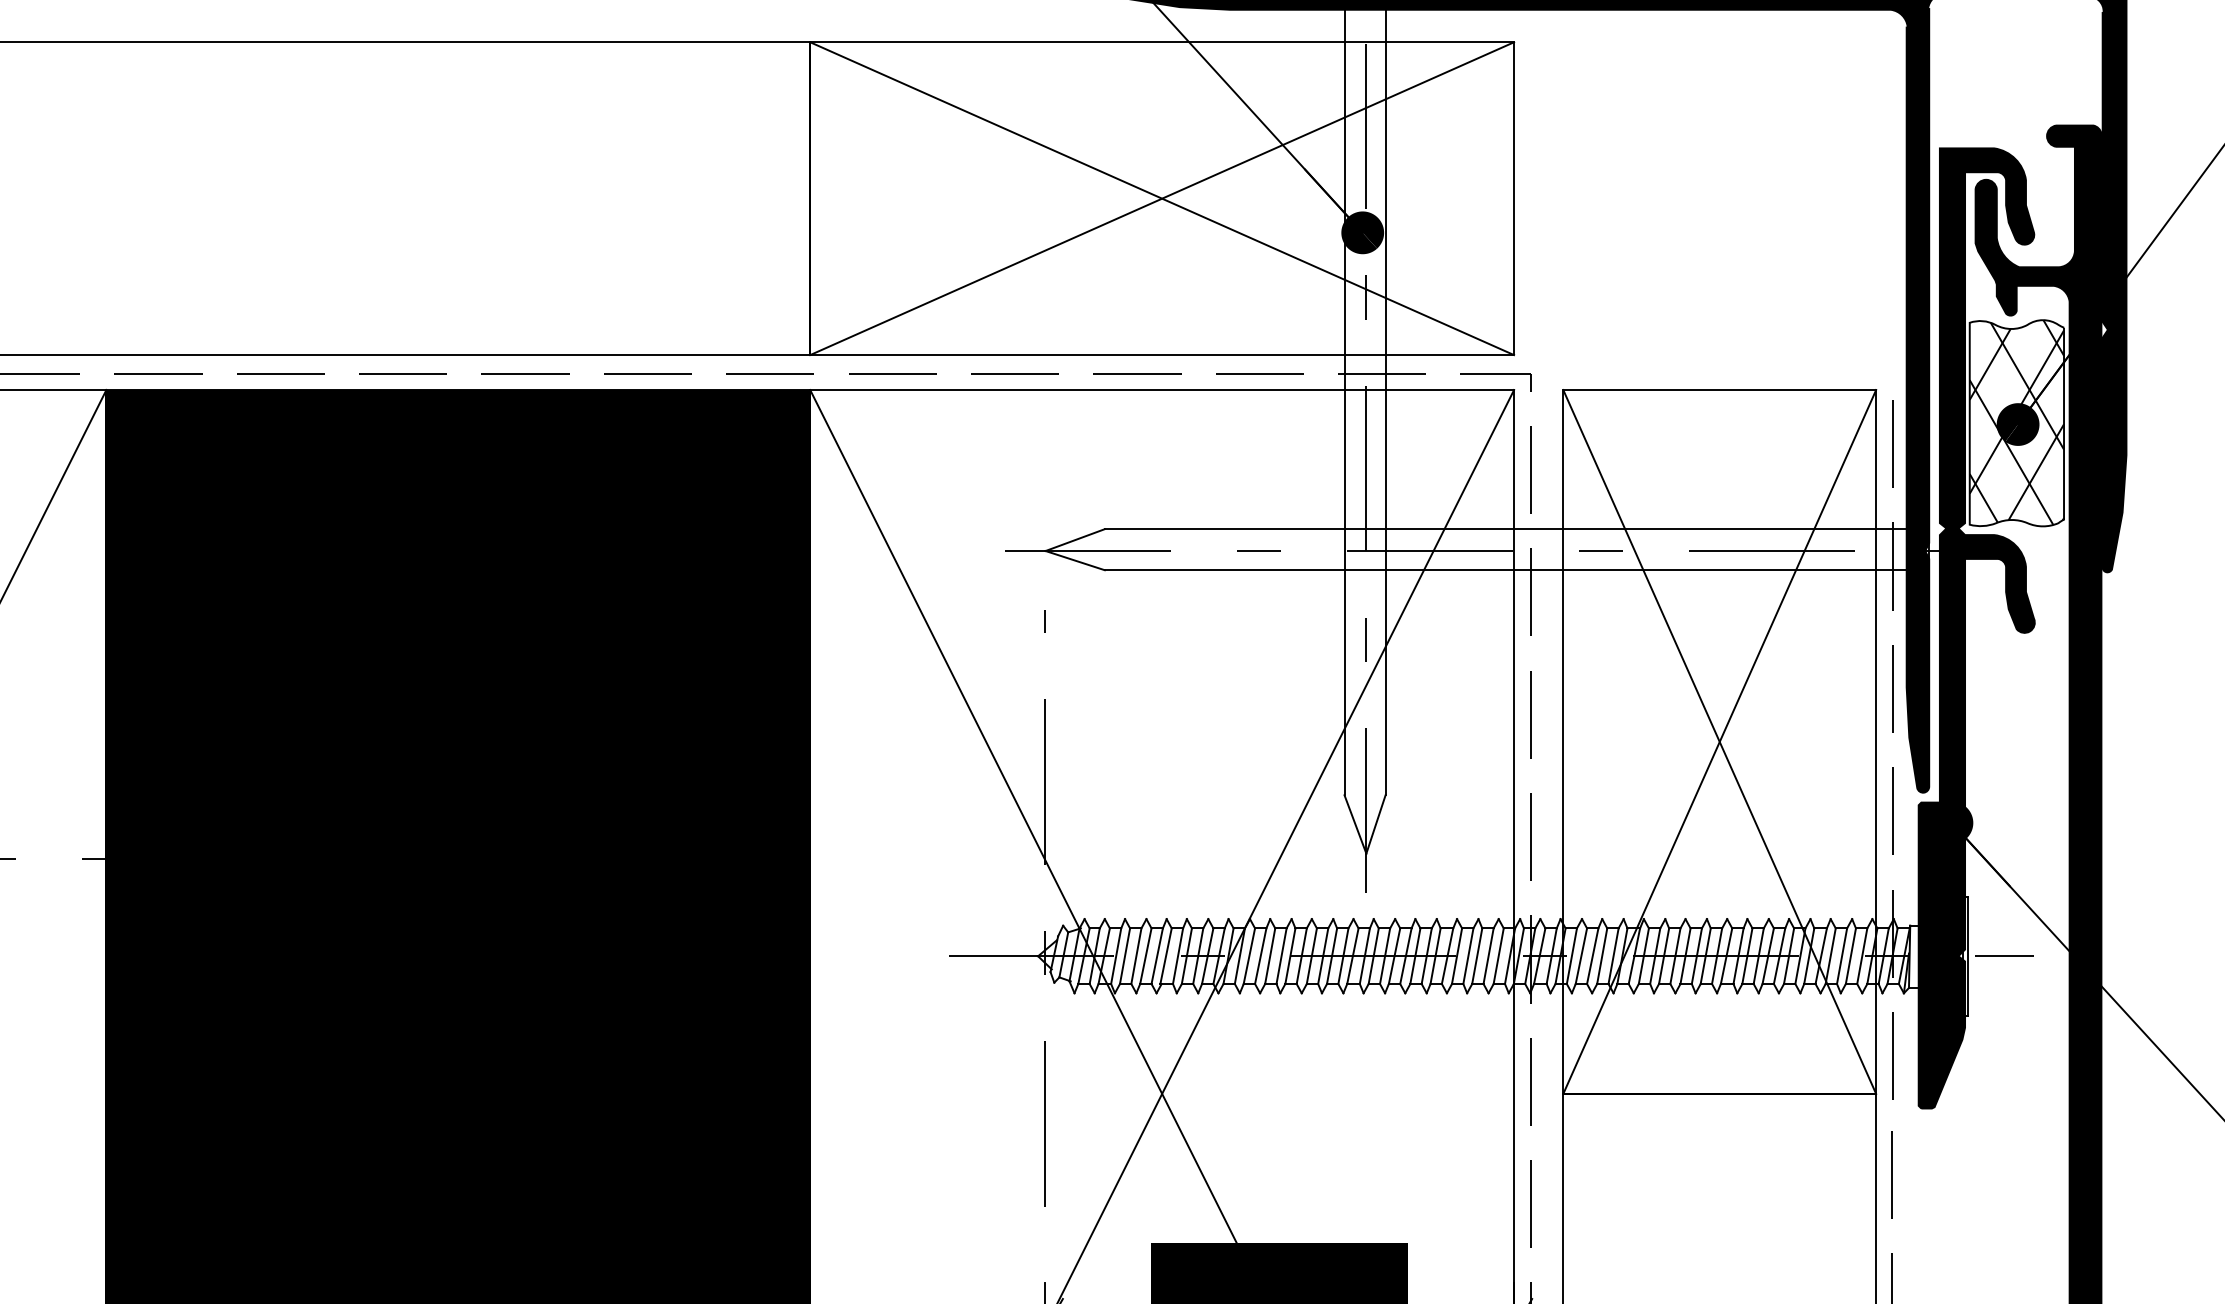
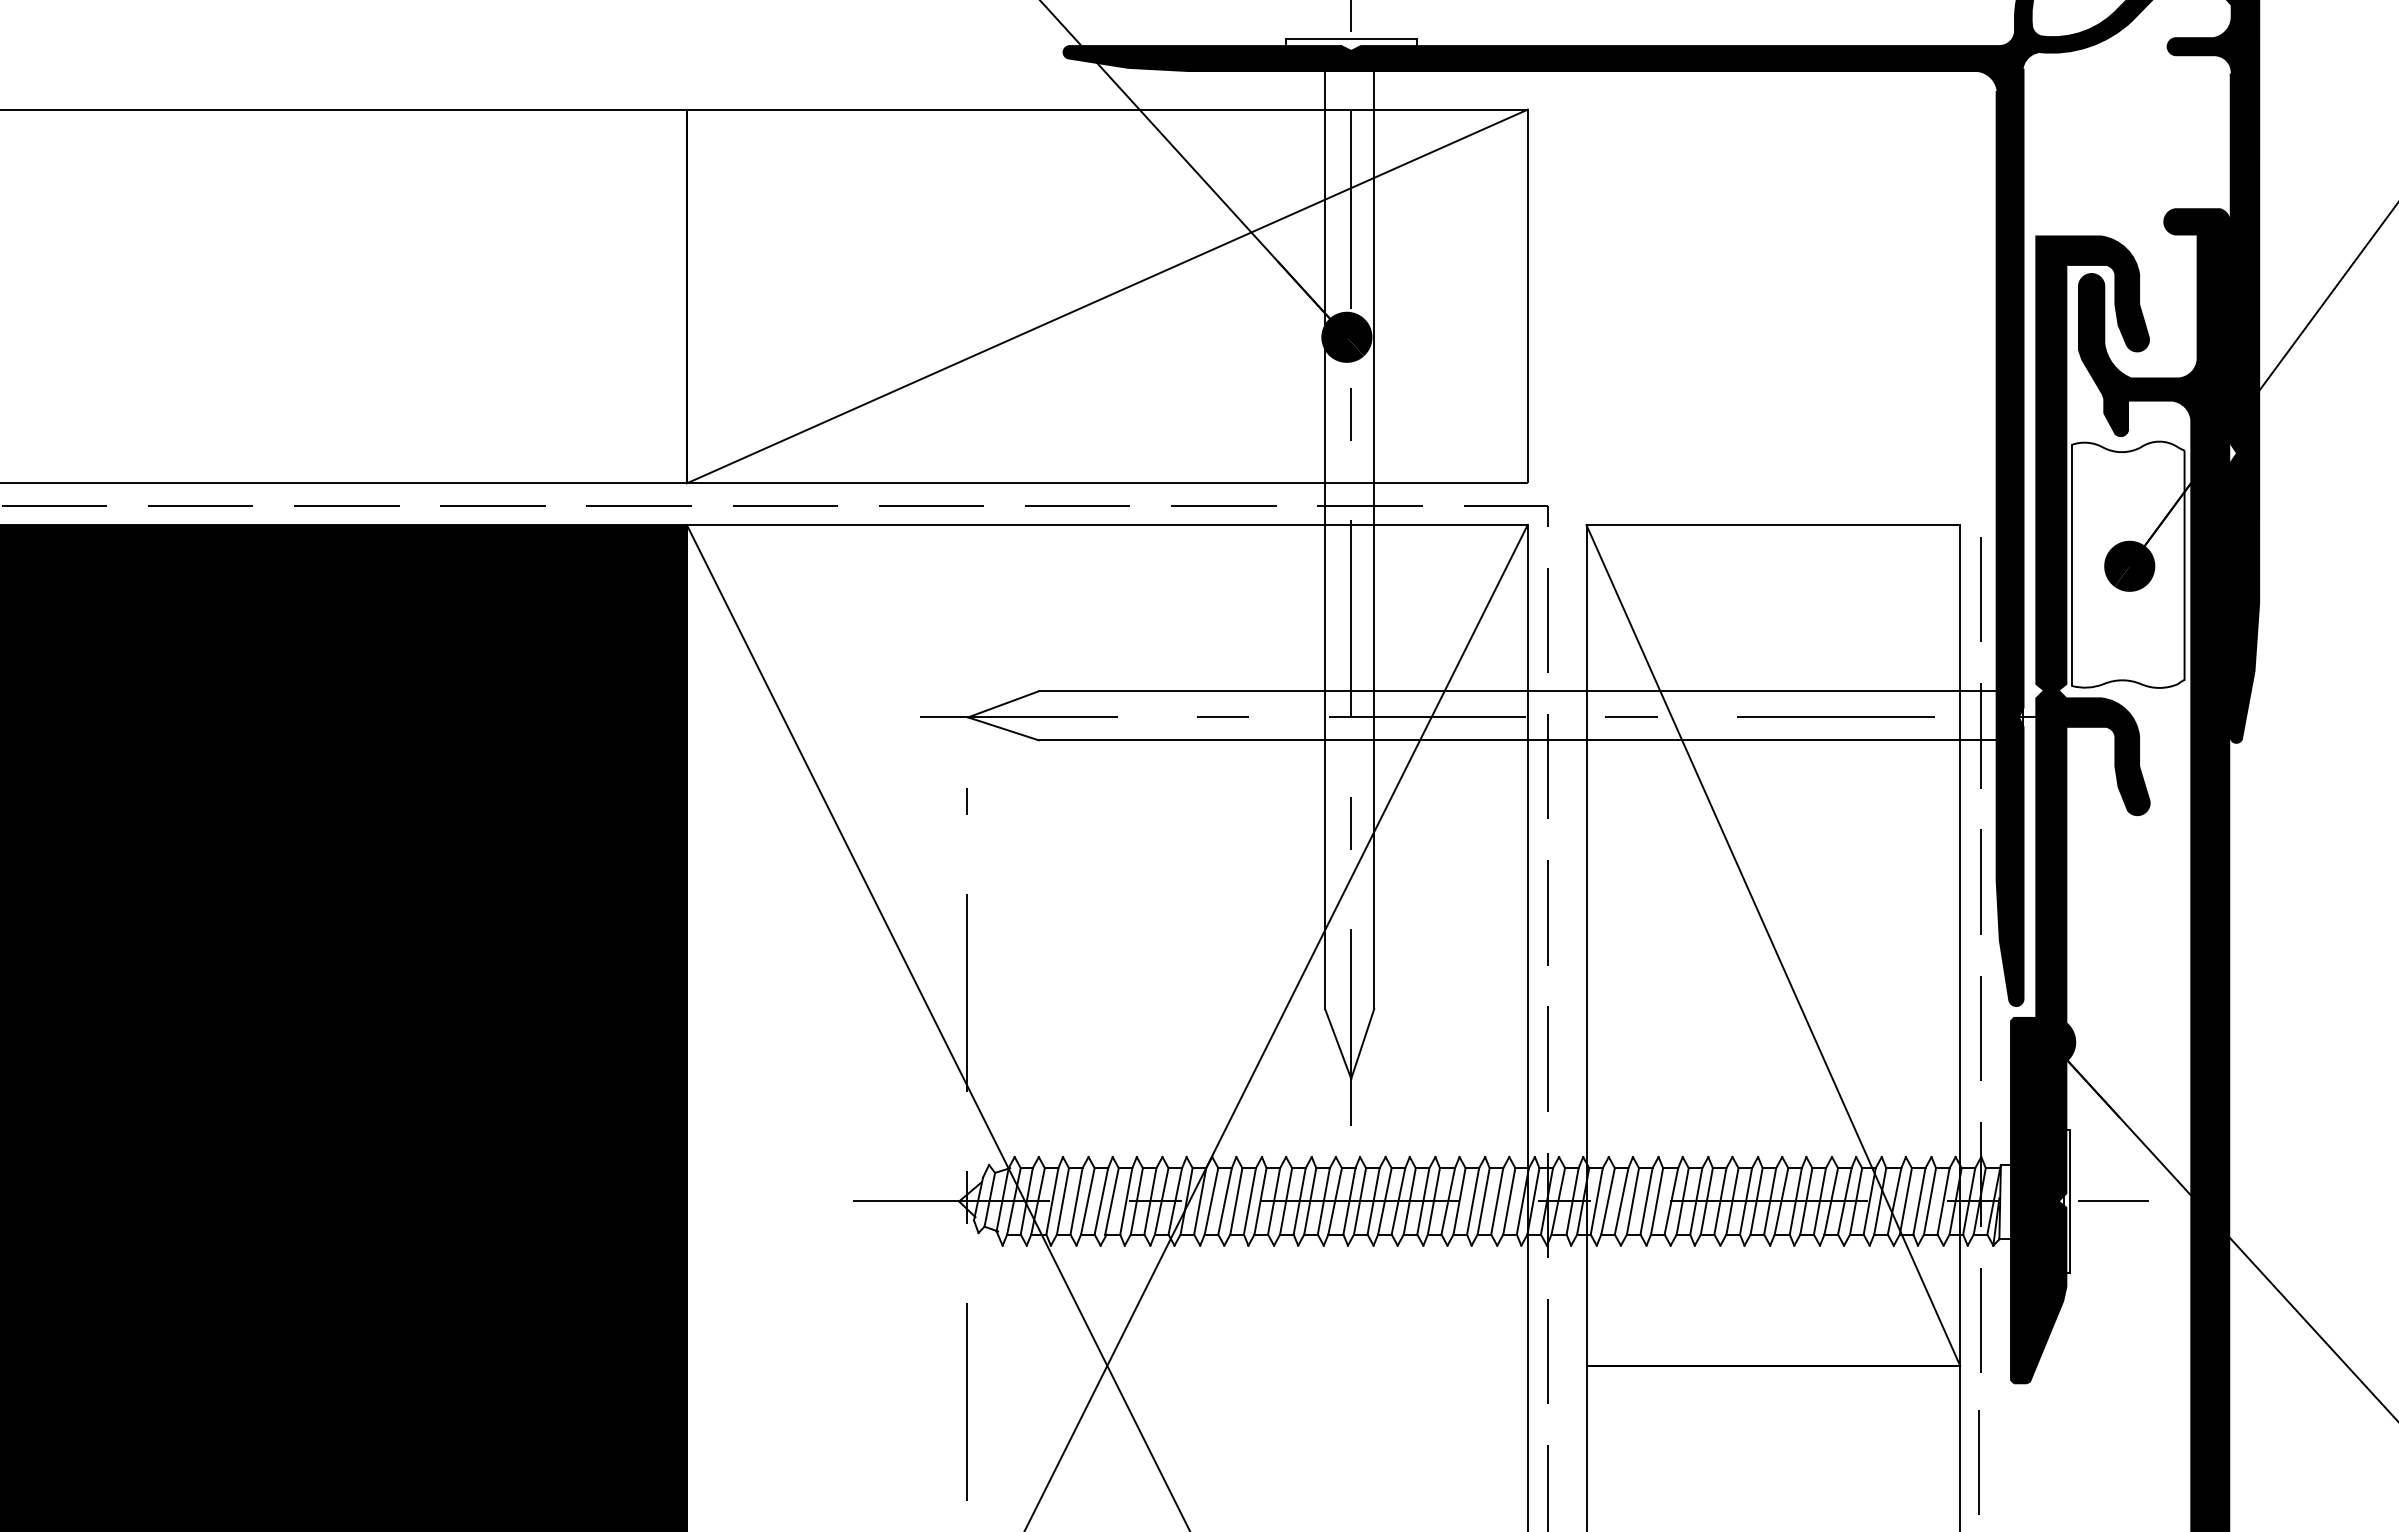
line: (1162, 198) -> (1107, 296), removed
hatch: (2016, 422) -> (2127, 563), removed
line: (1719, 741) -> (1773, 944), removed

